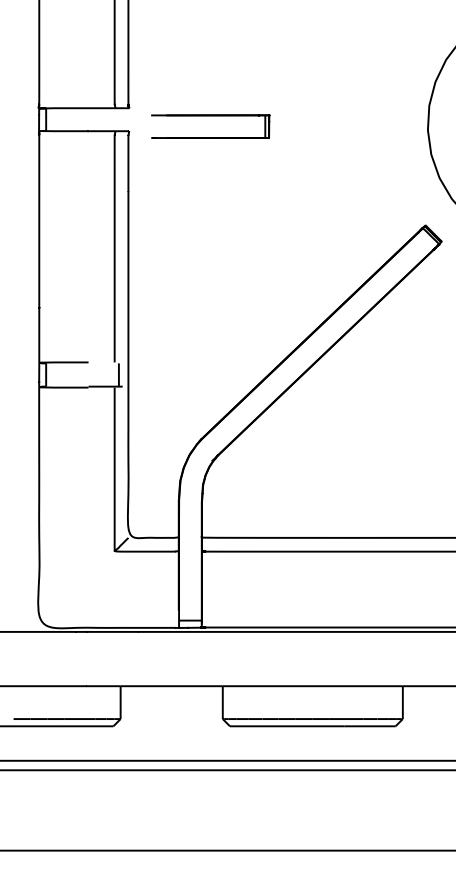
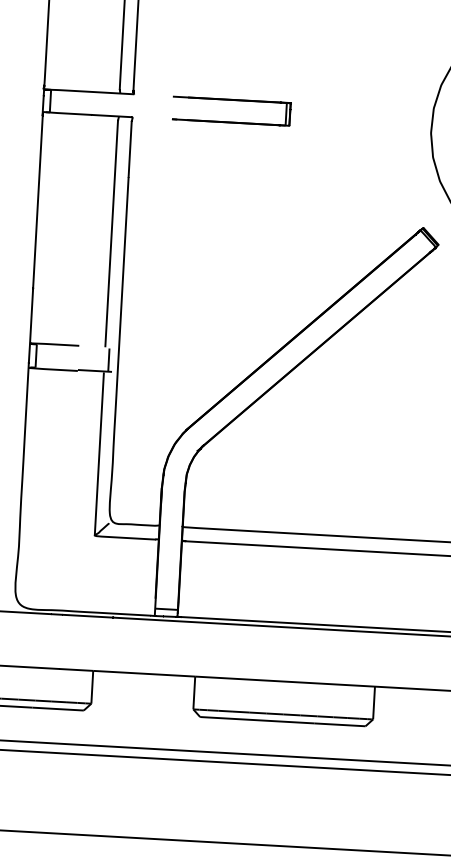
part: (210, 116) -> (232, 101), moved

